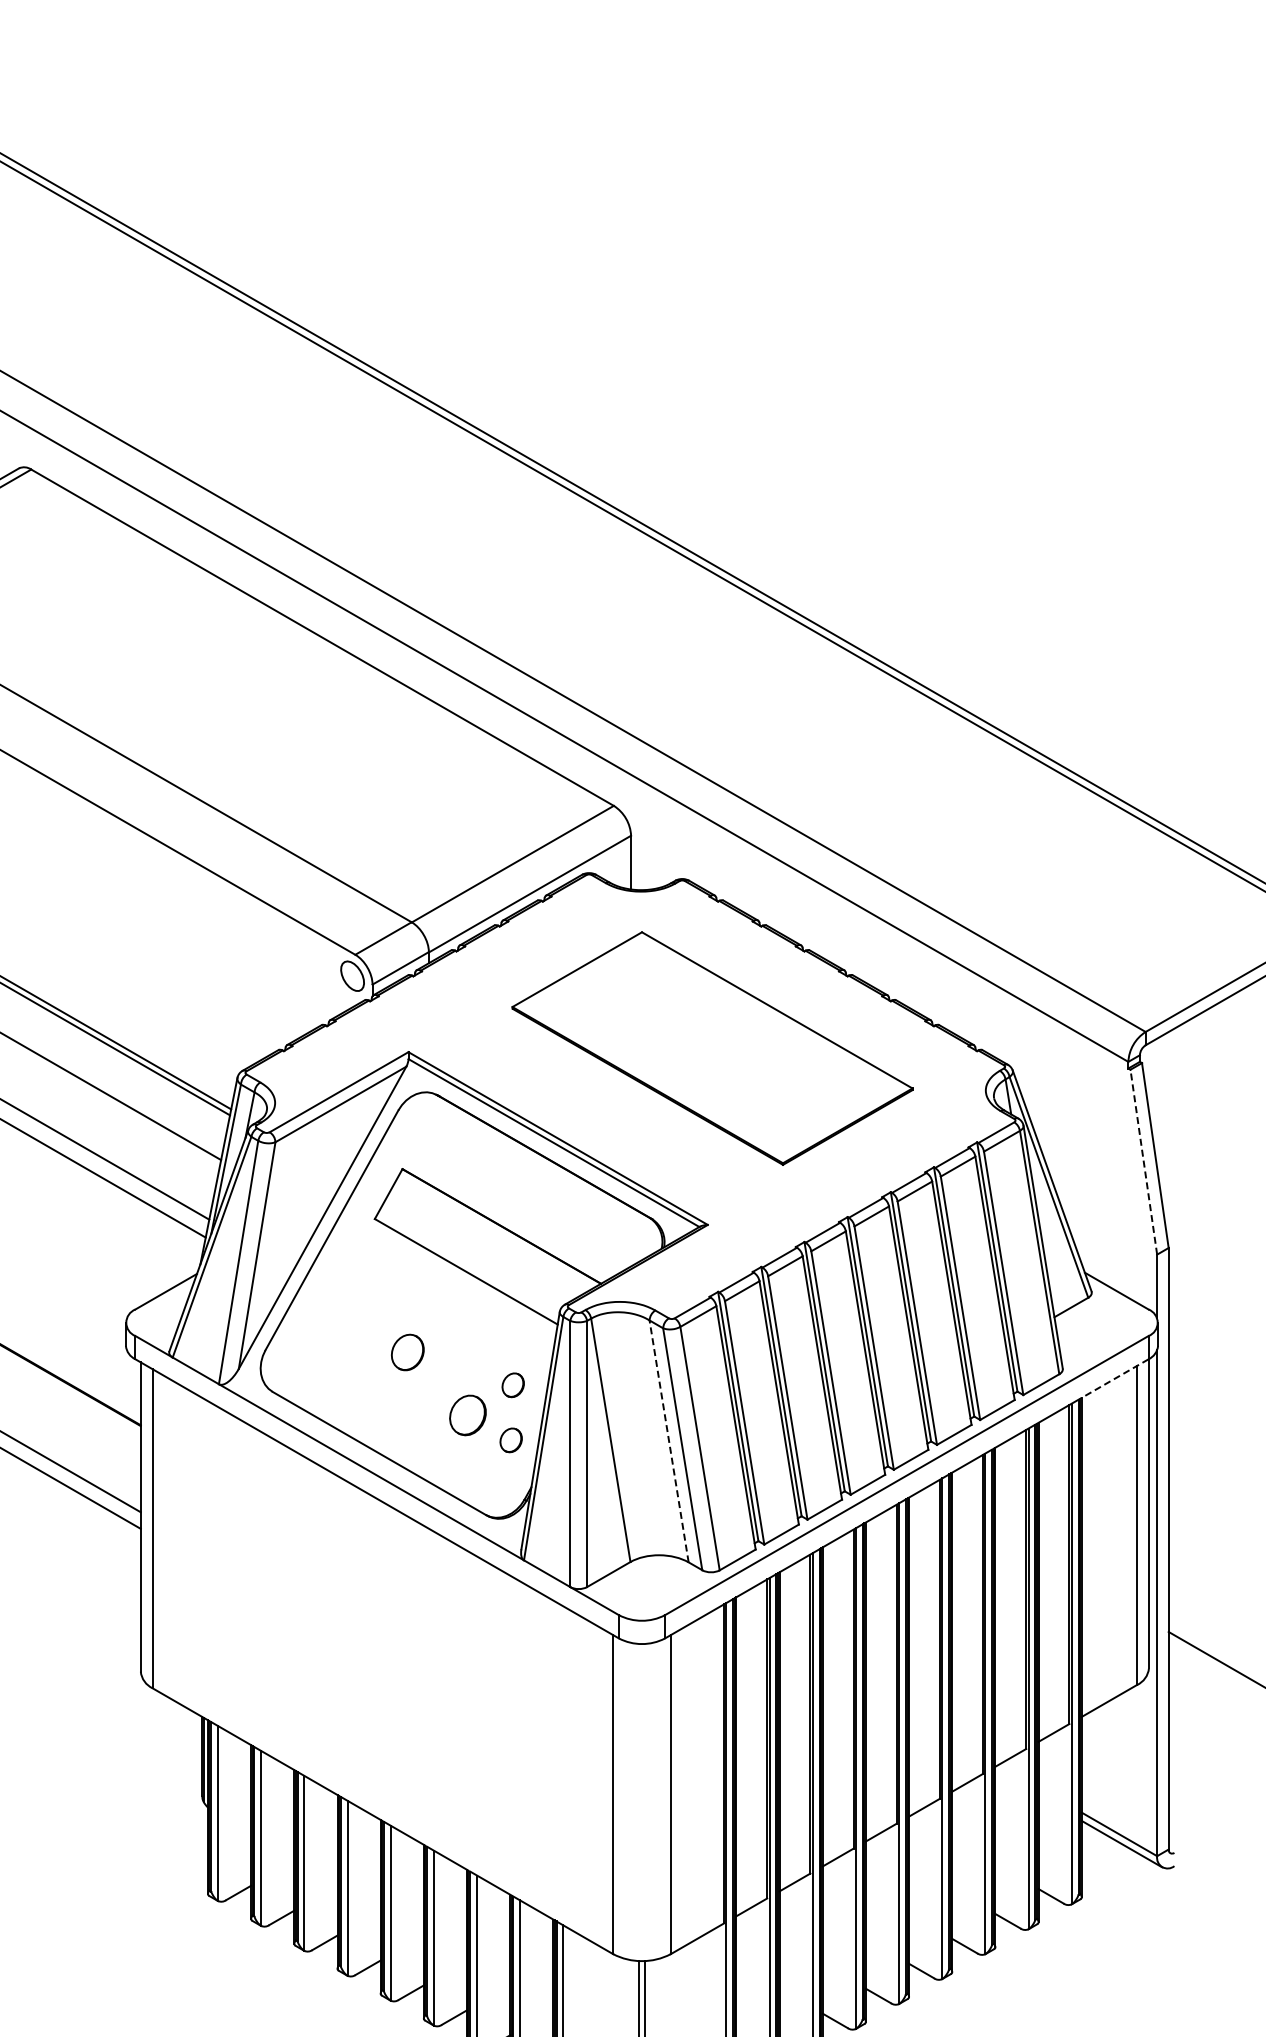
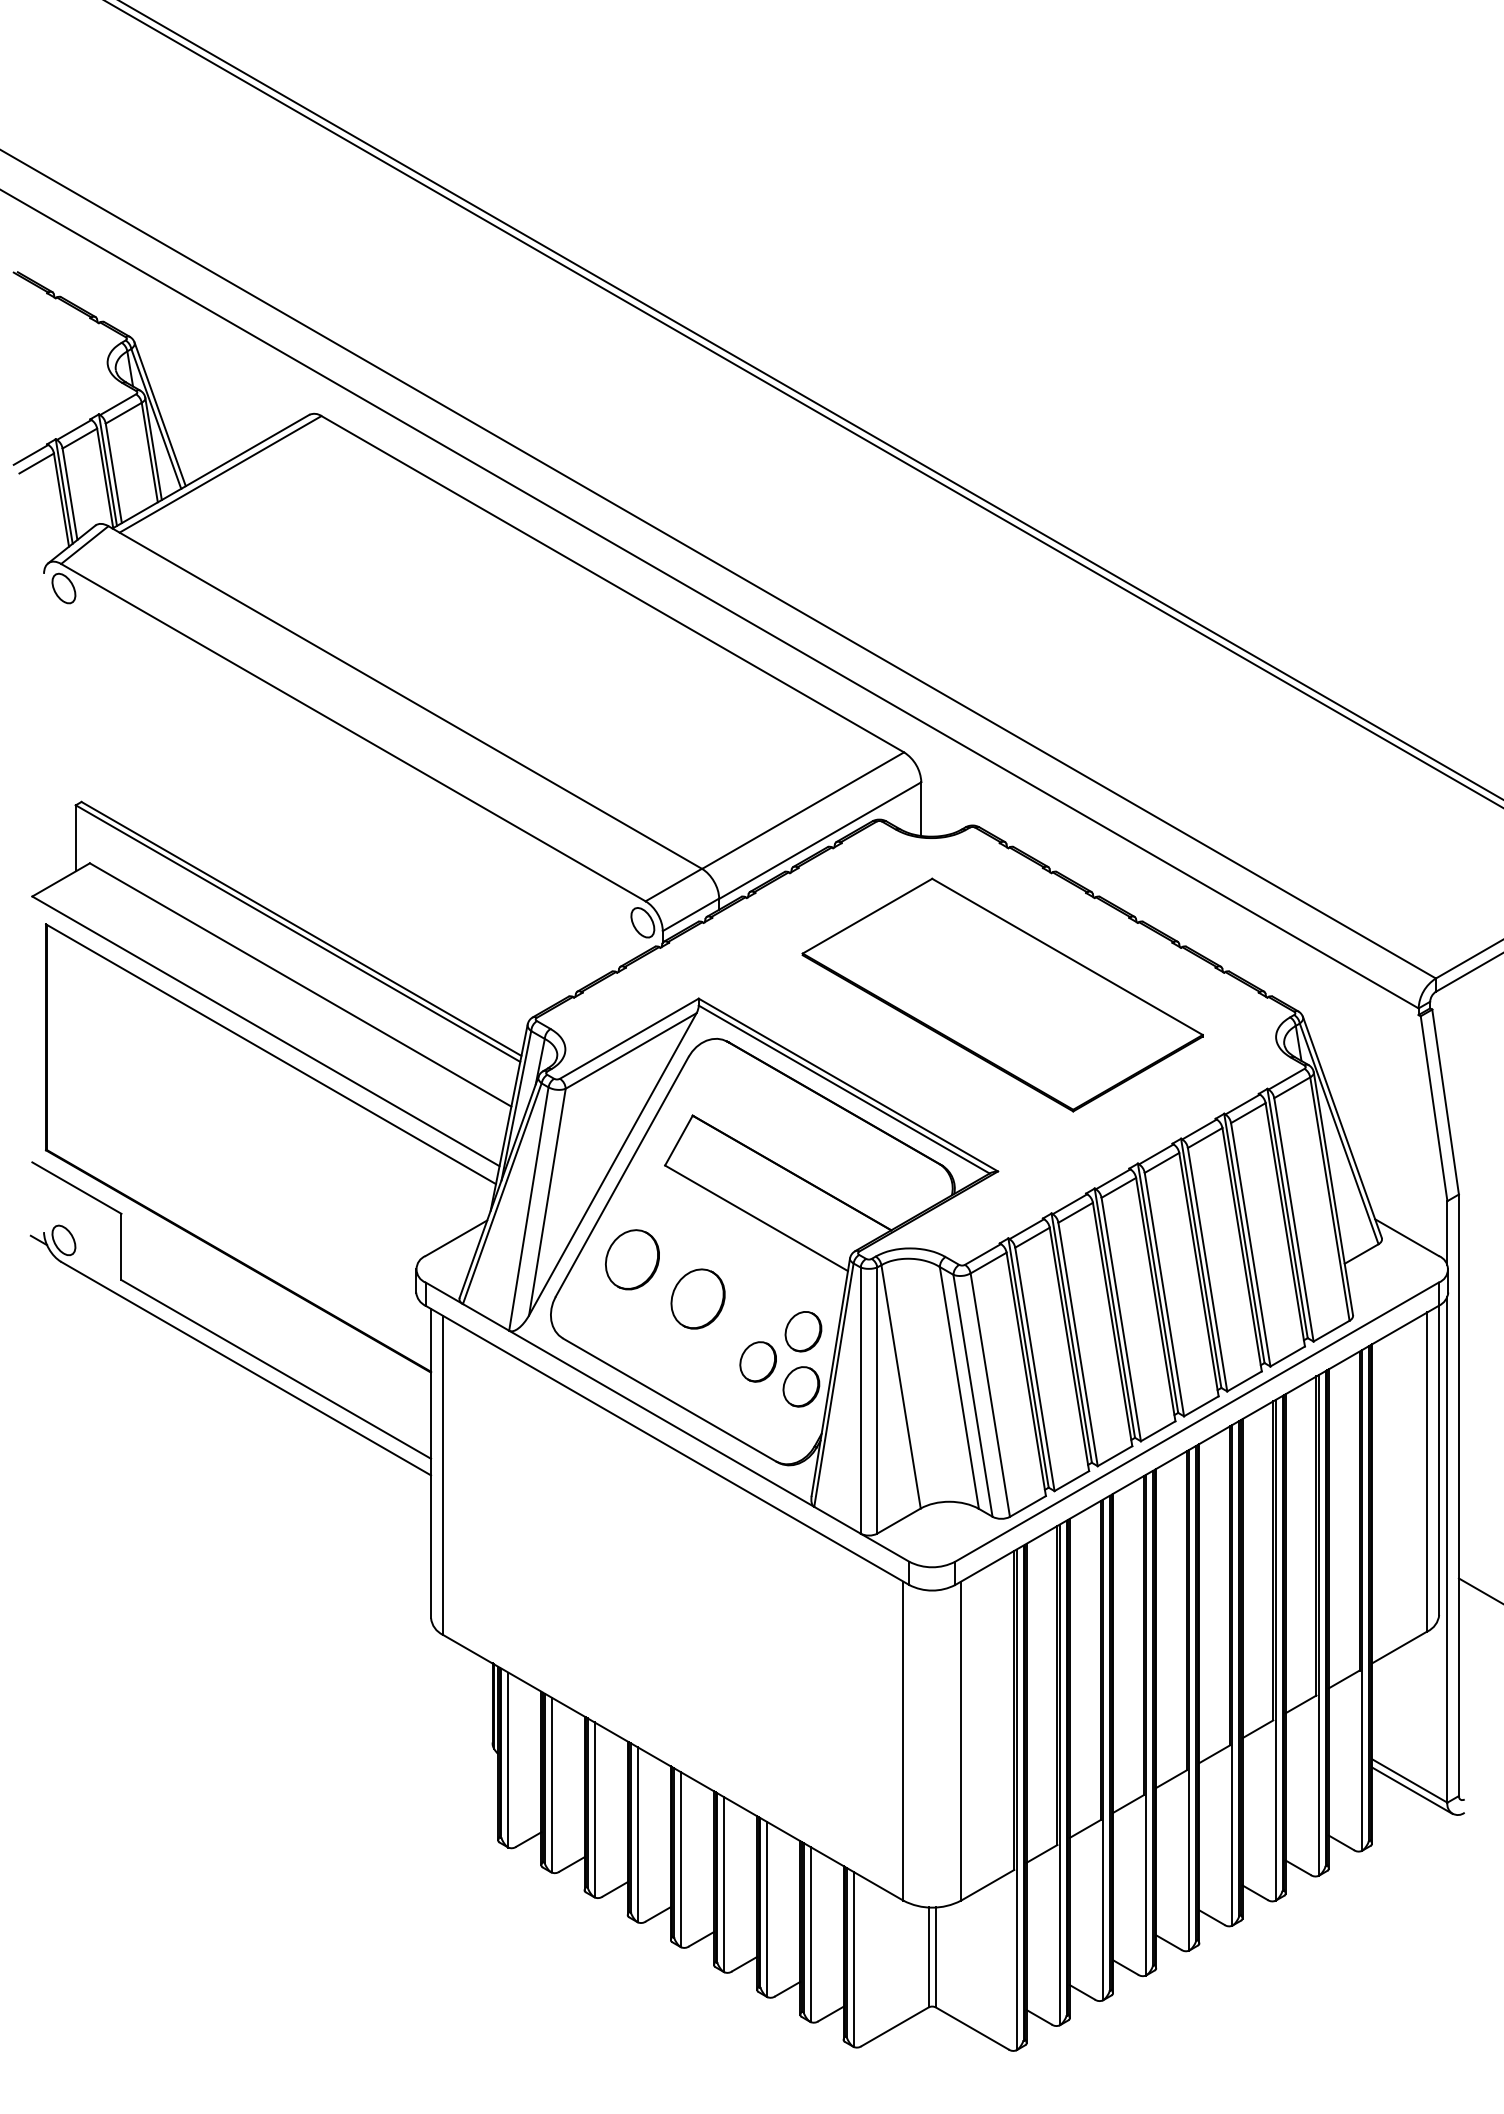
line: (1144, 1161) -> (1434, 1108), dashed -> solid
part: (342, 1312) -> (632, 1259), added
part: (407, 1351) -> (697, 1298), size x1.67
line: (1114, 1378) -> (1404, 1325), dashed -> solid
part: (513, 1384) -> (803, 1331), size x1.67
part: (511, 1439) -> (801, 1386), size x1.67
line: (669, 1440) -> (959, 1387), dashed -> solid

